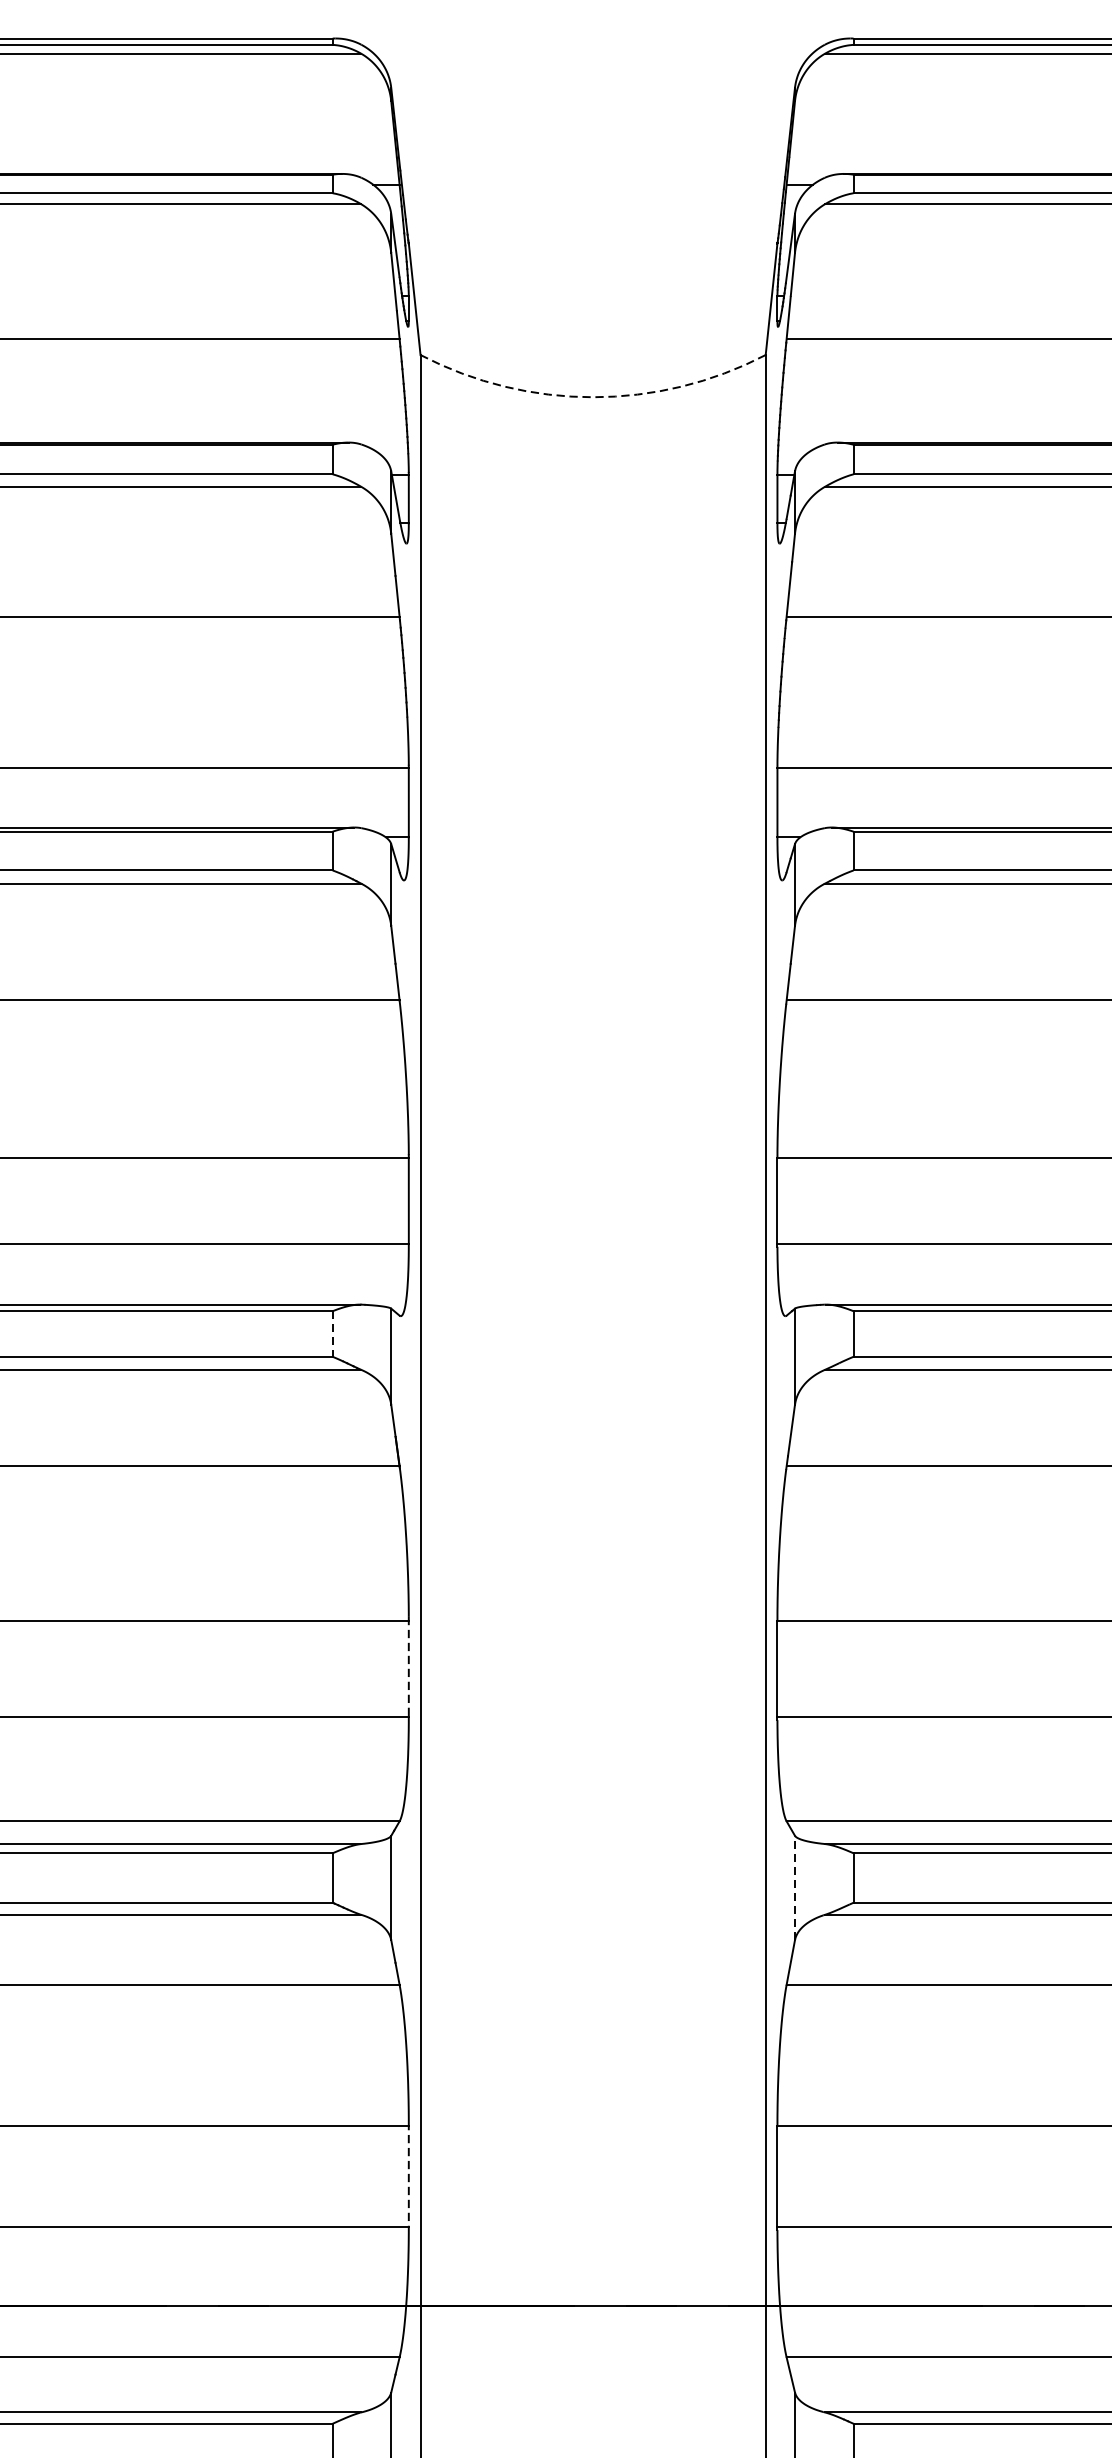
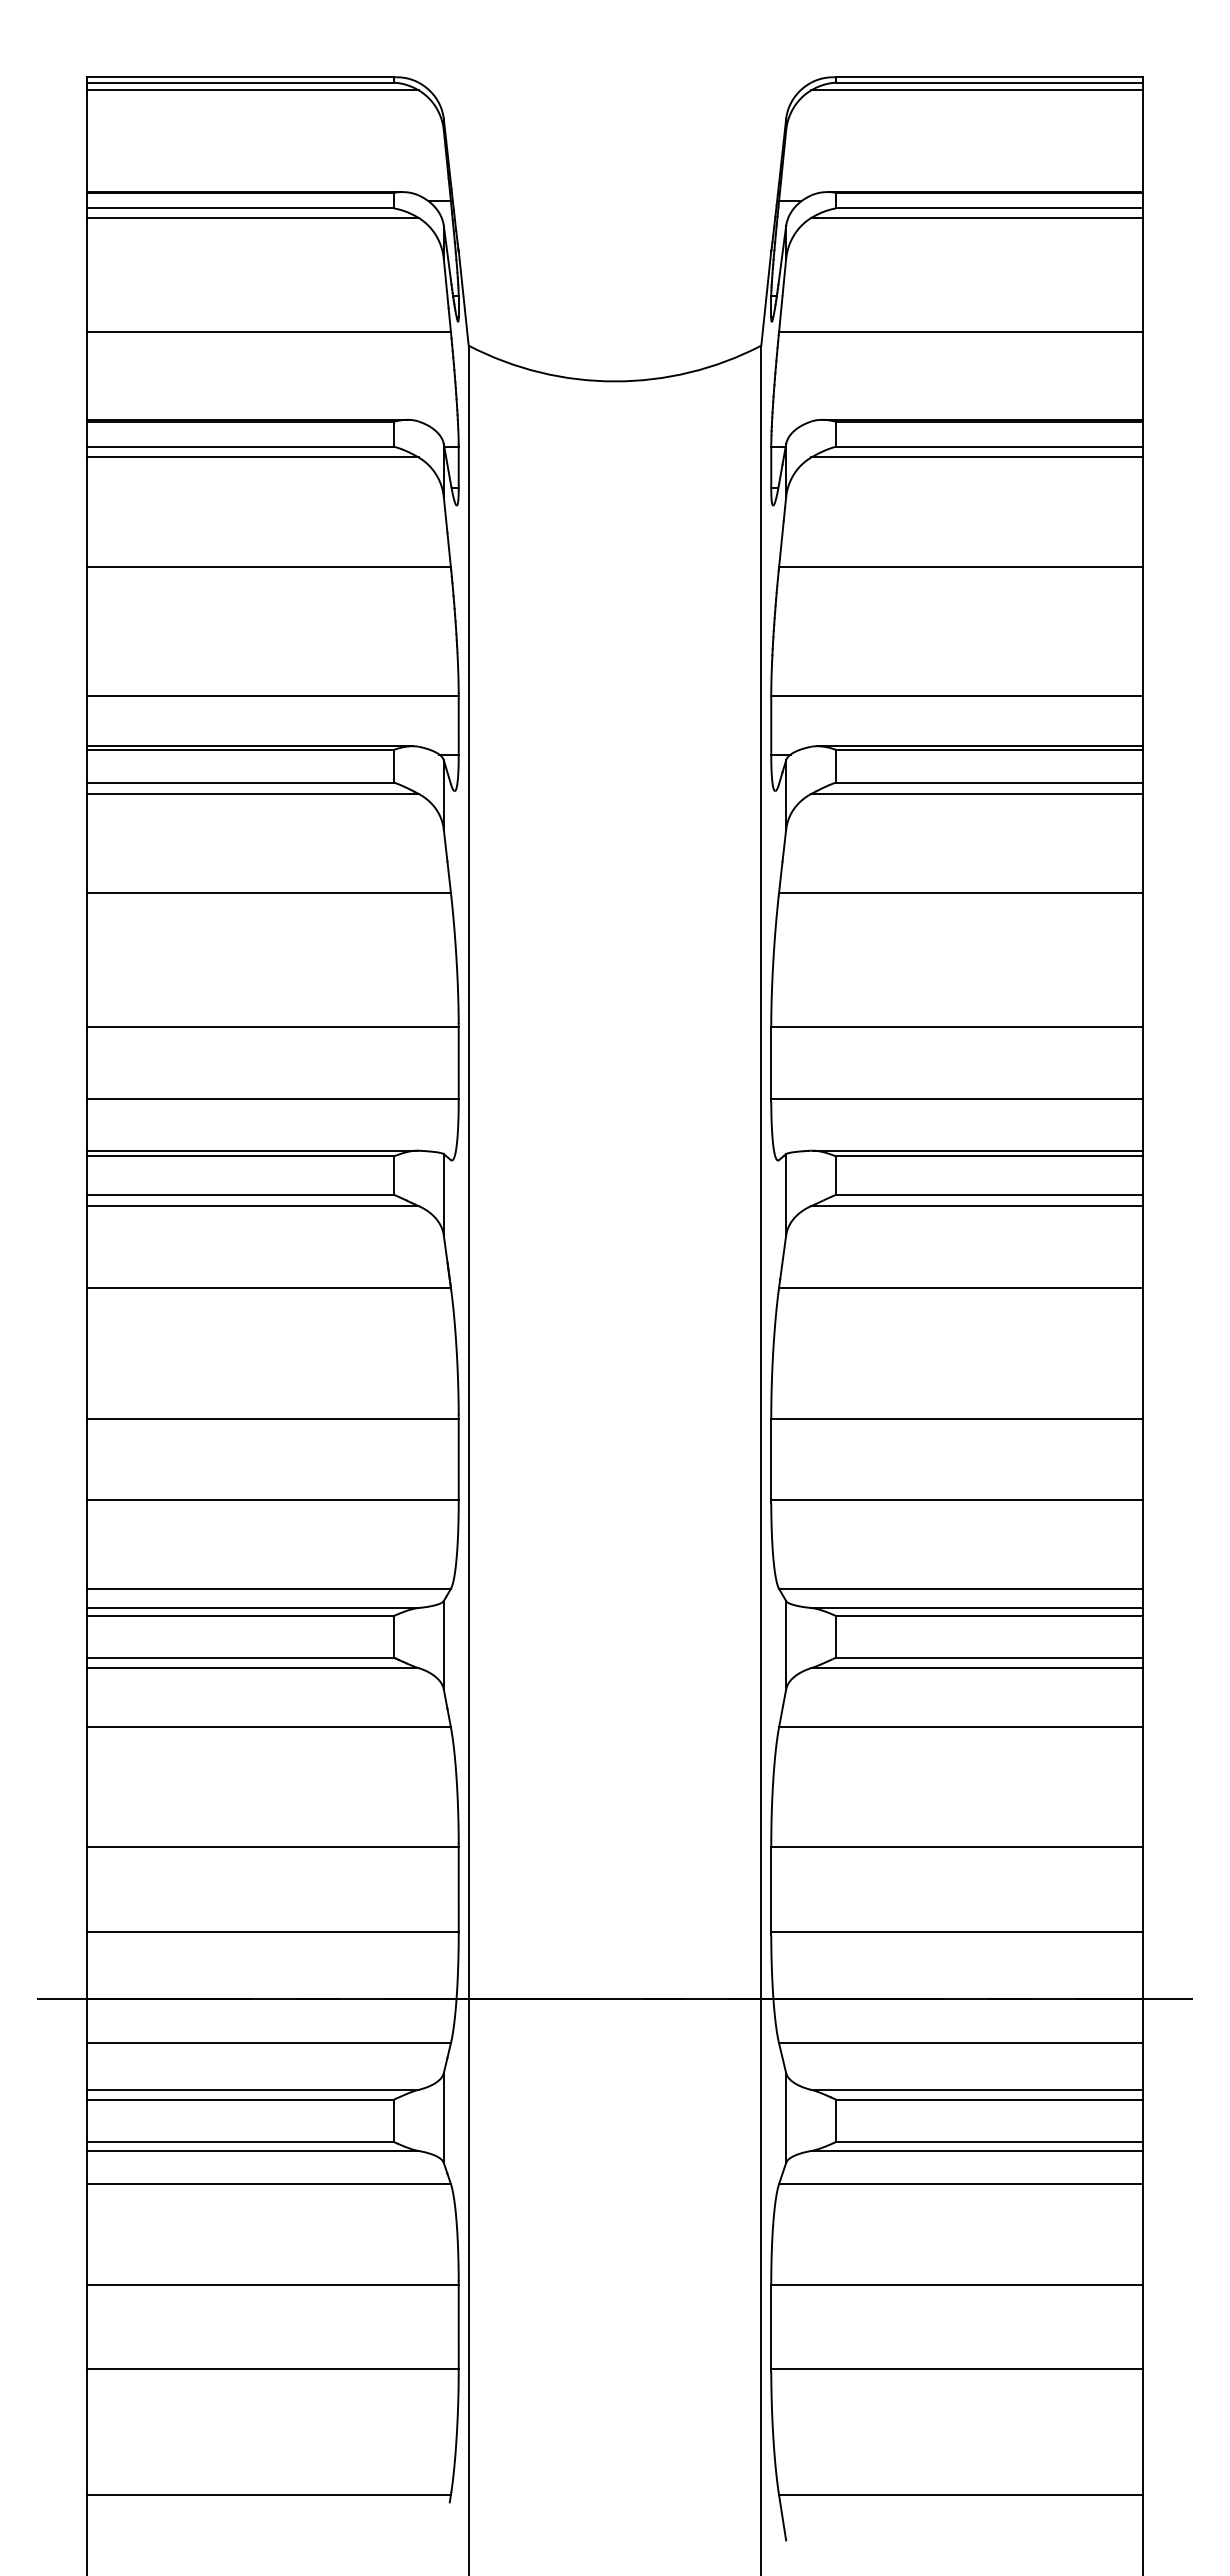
arc: (592, 397) -> (614, 381), dashed -> solid
line: (333, 1335) -> (394, 1176), dashed -> solid
line: (408, 1667) -> (458, 1458), dashed -> solid
line: (795, 1887) -> (786, 1644), dashed -> solid
line: (408, 2174) -> (458, 1888), dashed -> solid

